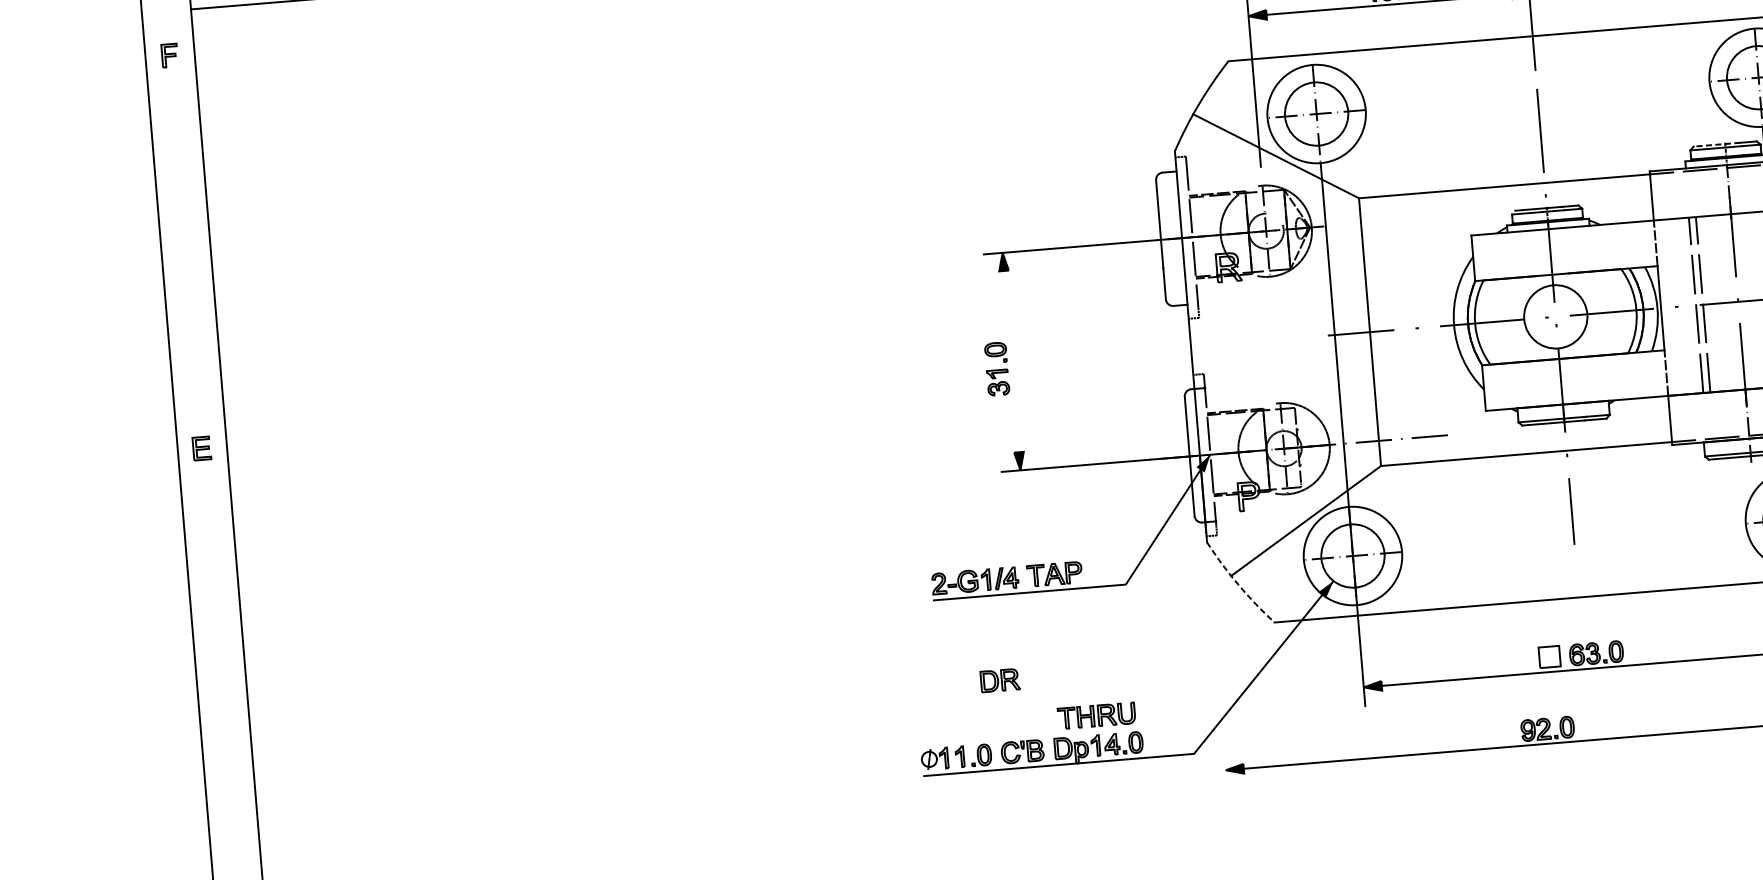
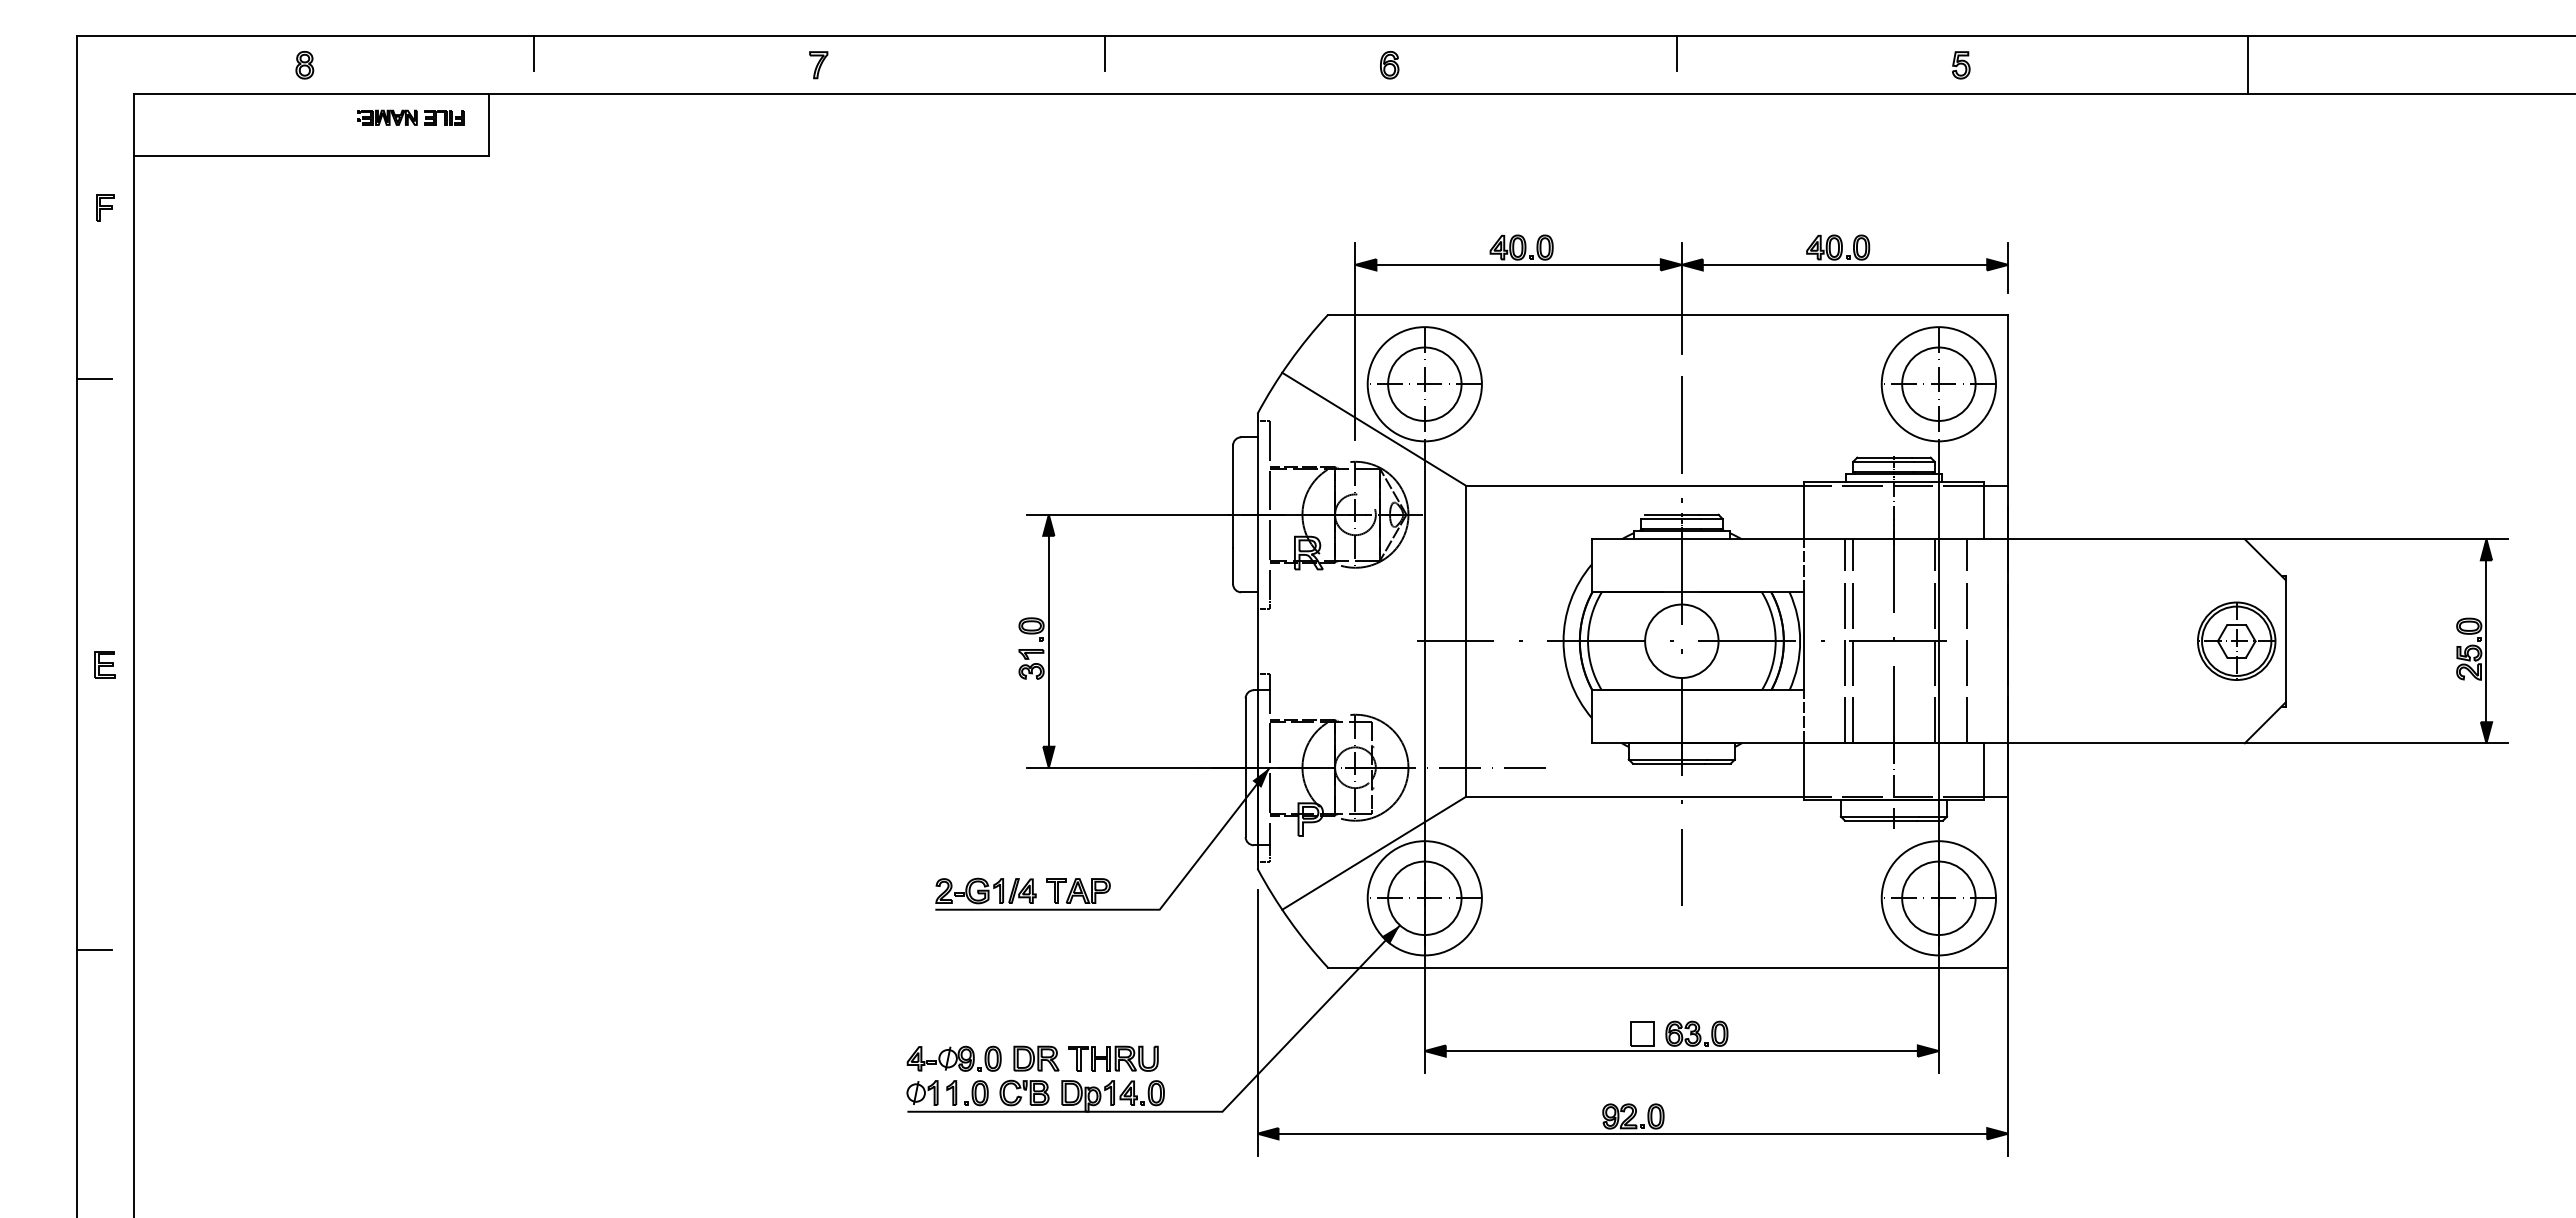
line: (1716, 144) -> (1883, 457), dashed -> solid
line: (172, 204) -> (94, 379), added
line: (1011, 360) -> (1048, 640), added
arc: (1238, 584) -> (1289, 920), dashed -> solid
line: (1217, 674) -> (1257, 1022), added
part: (1000, 680) -> (1036, 1058), moved
line: (212, 694) -> (94, 950), added
part: (959, 727) -> (953, 1058), added

